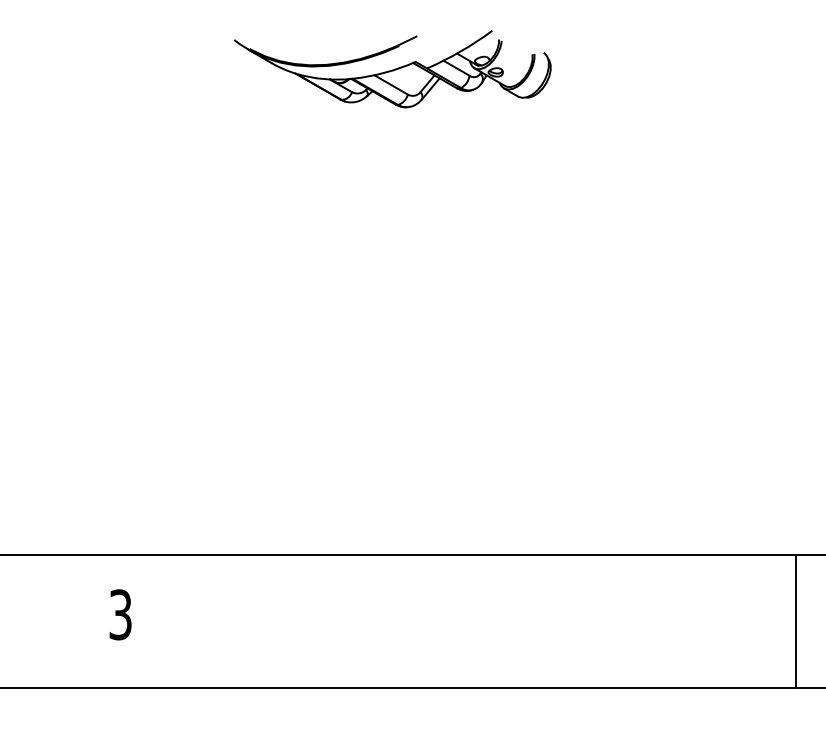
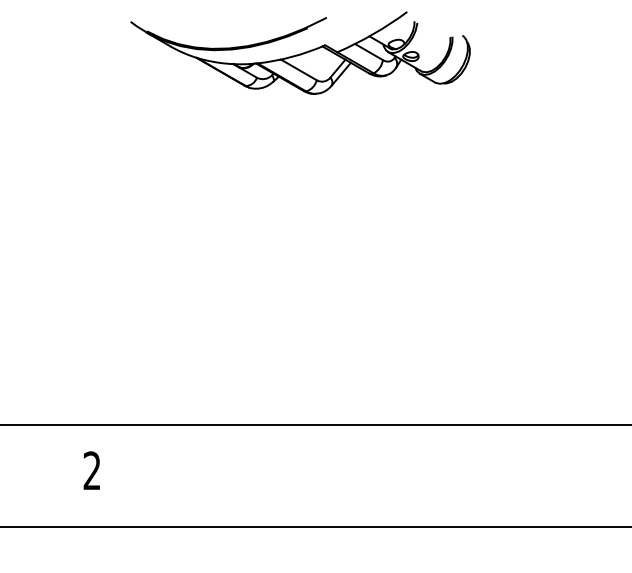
part: (392, 69) -> (300, 53), size x1.4
text: (120, 614) -> (92, 470), 3 -> 2
line: (795, 621) -> (608, 475), removed

